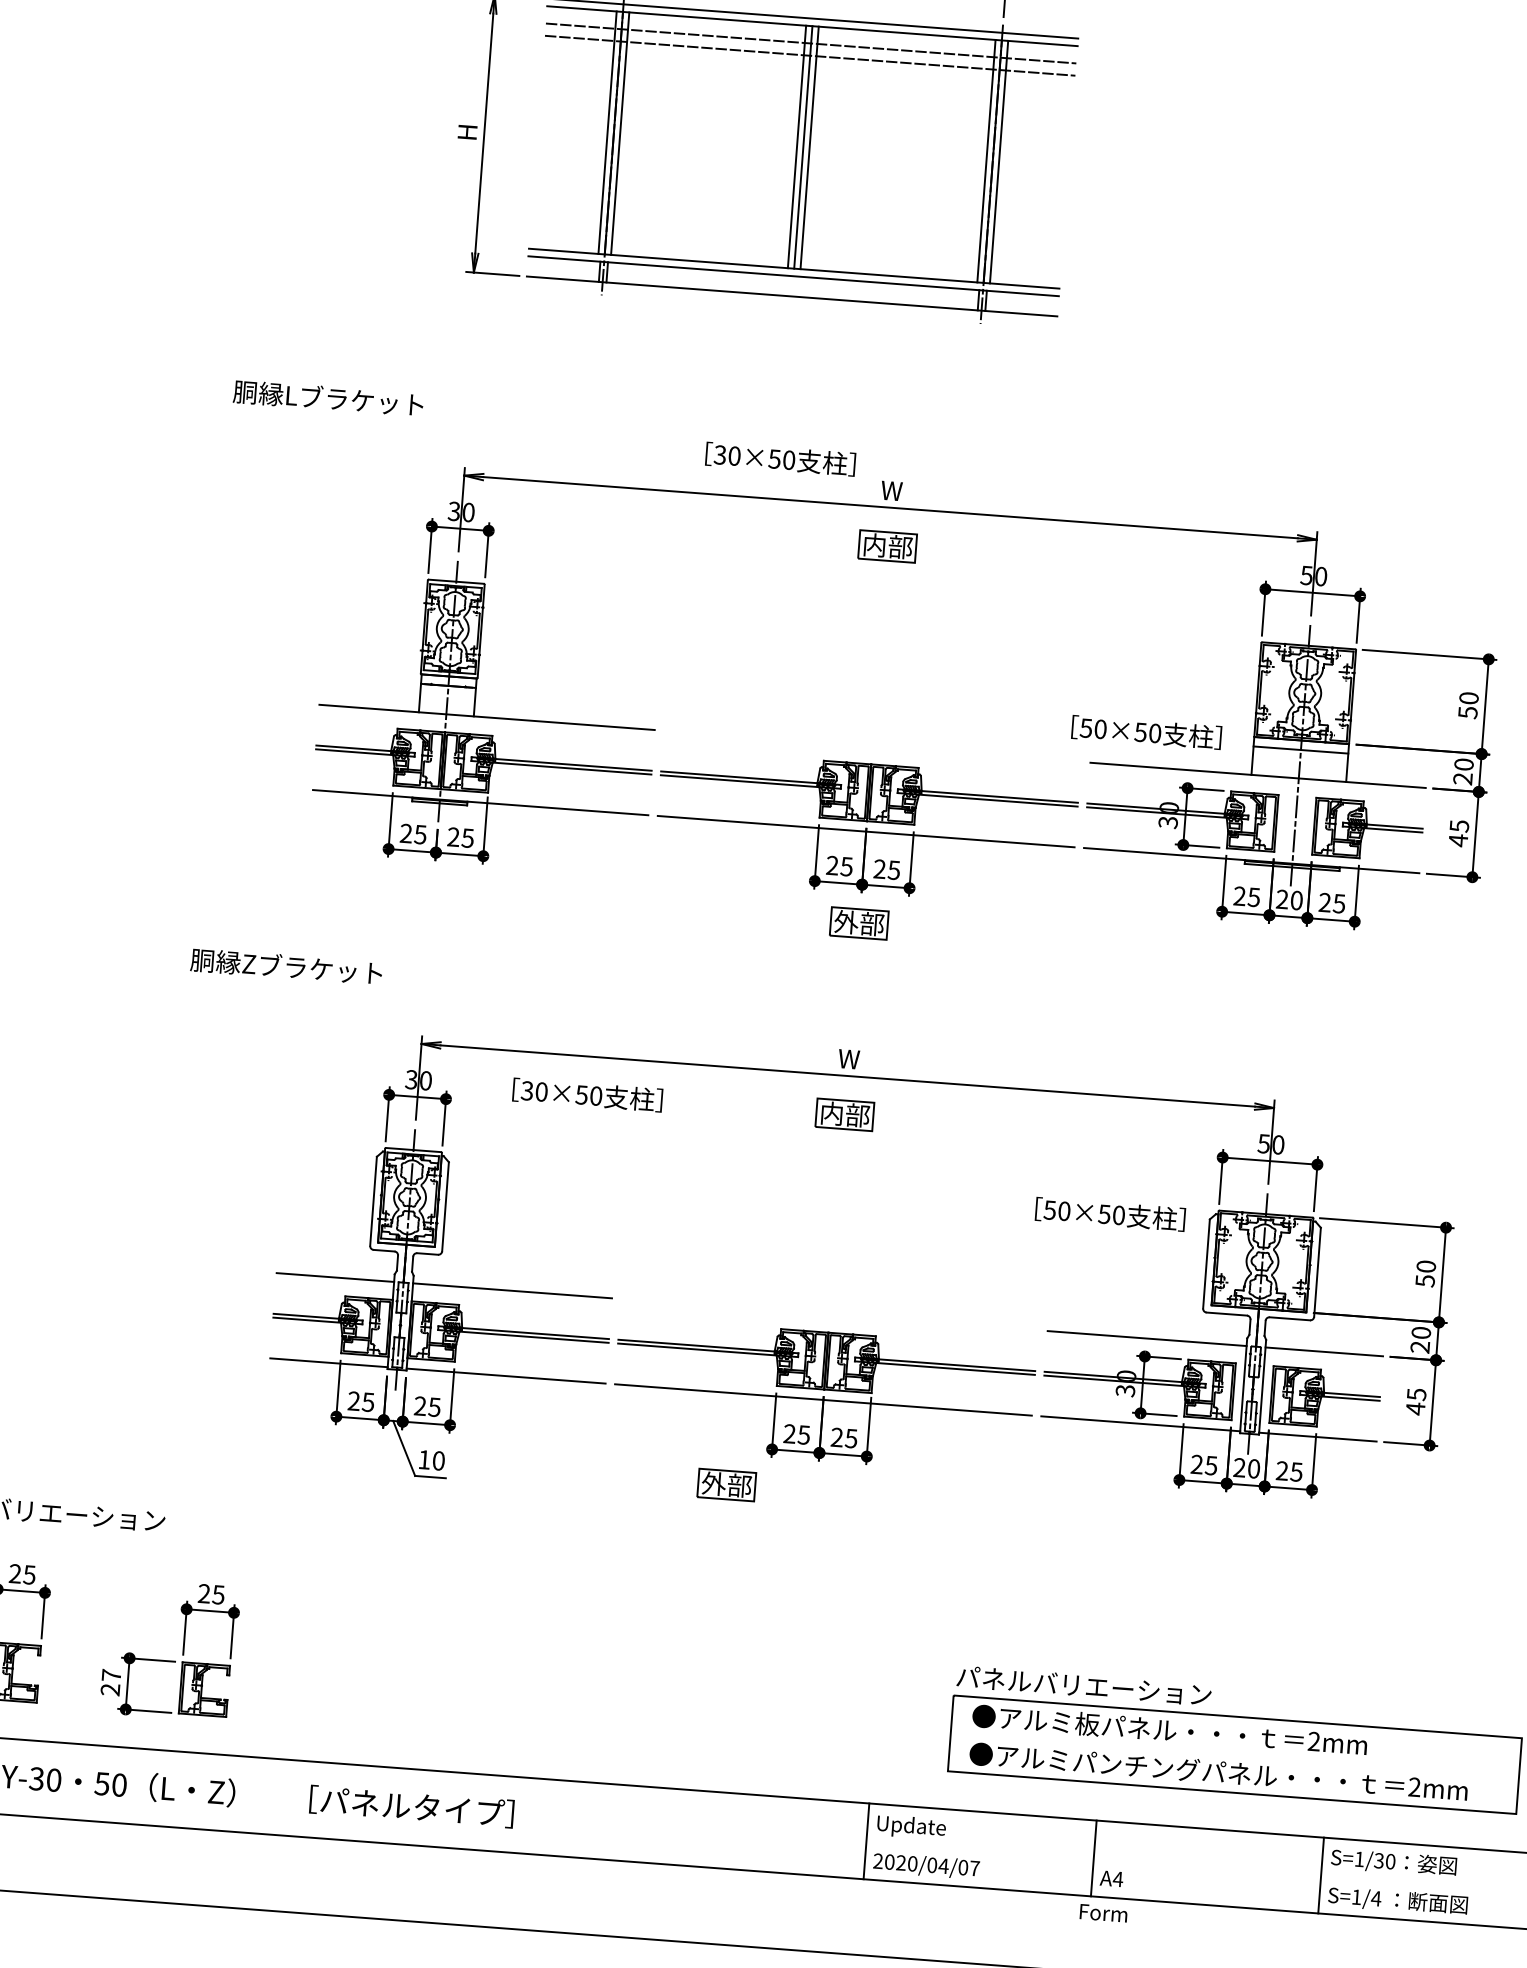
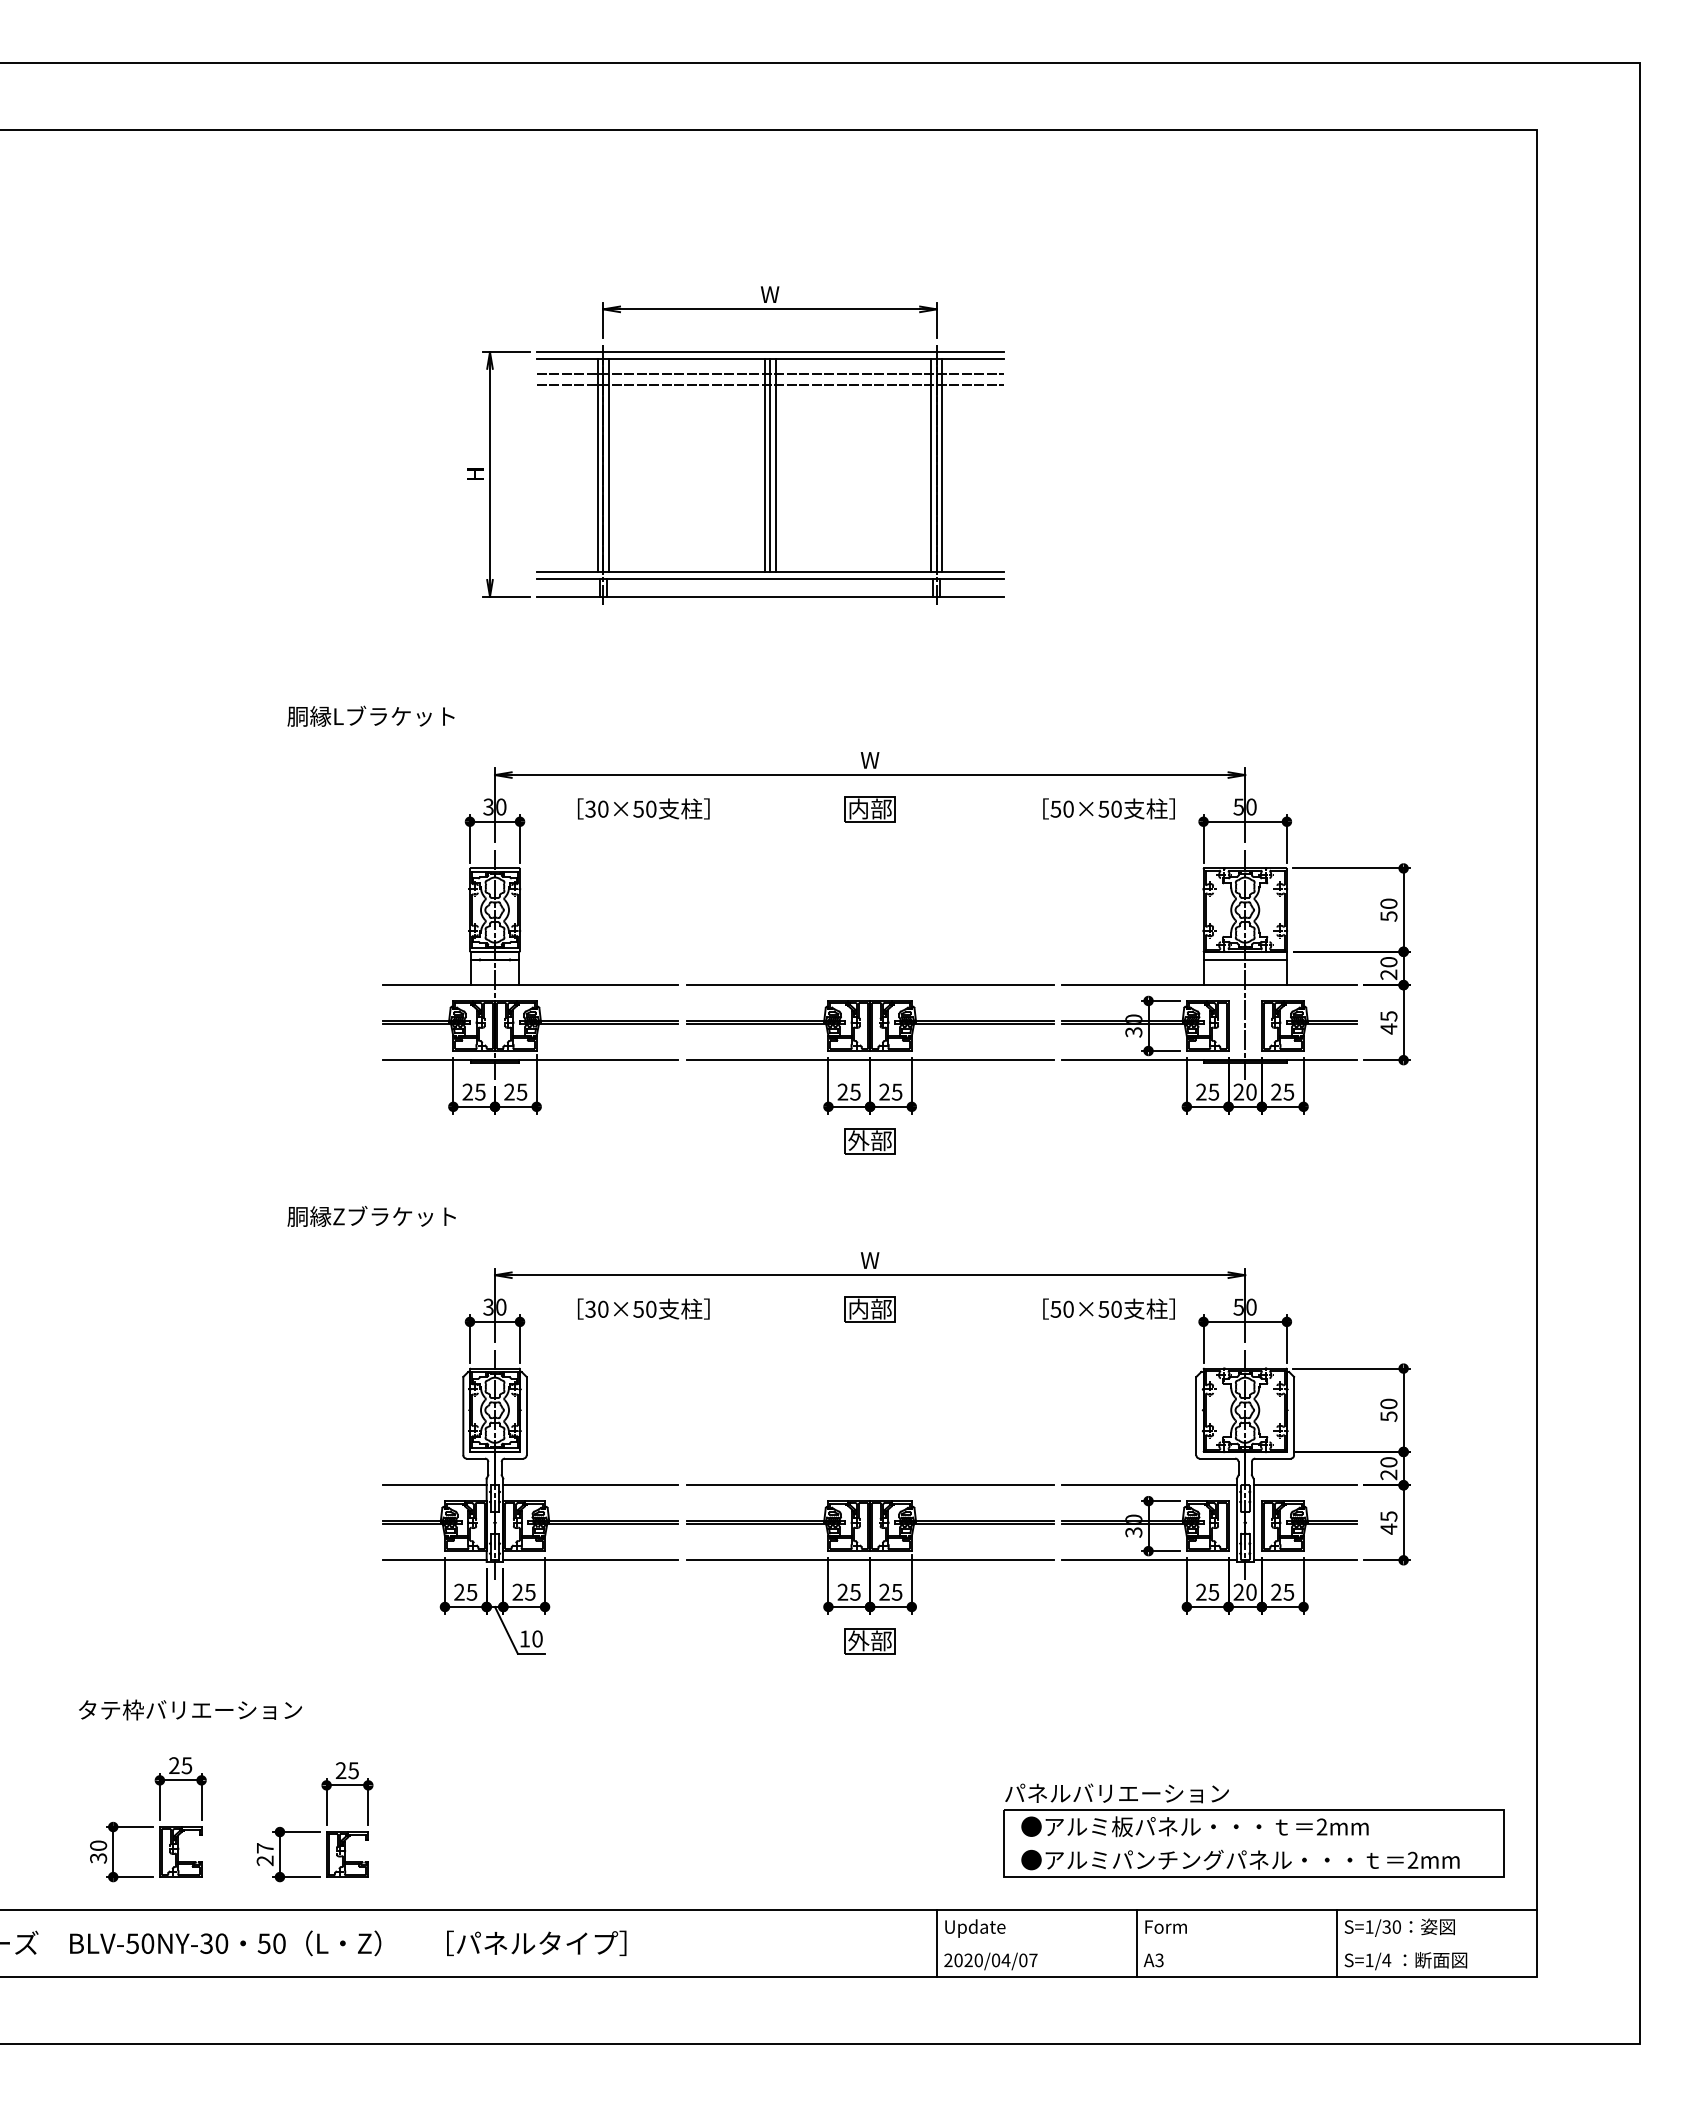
text: (780, 458) -> (643, 808), moved
text: (1146, 731) -> (1108, 808), moved
line: (871, 746) -> (869, 985), added
text: (1109, 1213) -> (1108, 1308), moved
line: (829, 1314) -> (869, 1485), added
part: (726, 1485) -> (869, 1641), moved
text: (1118, 1879) -> (1159, 1960), A4 -> A3
text: (1103, 1912) -> (1165, 1926), moved

